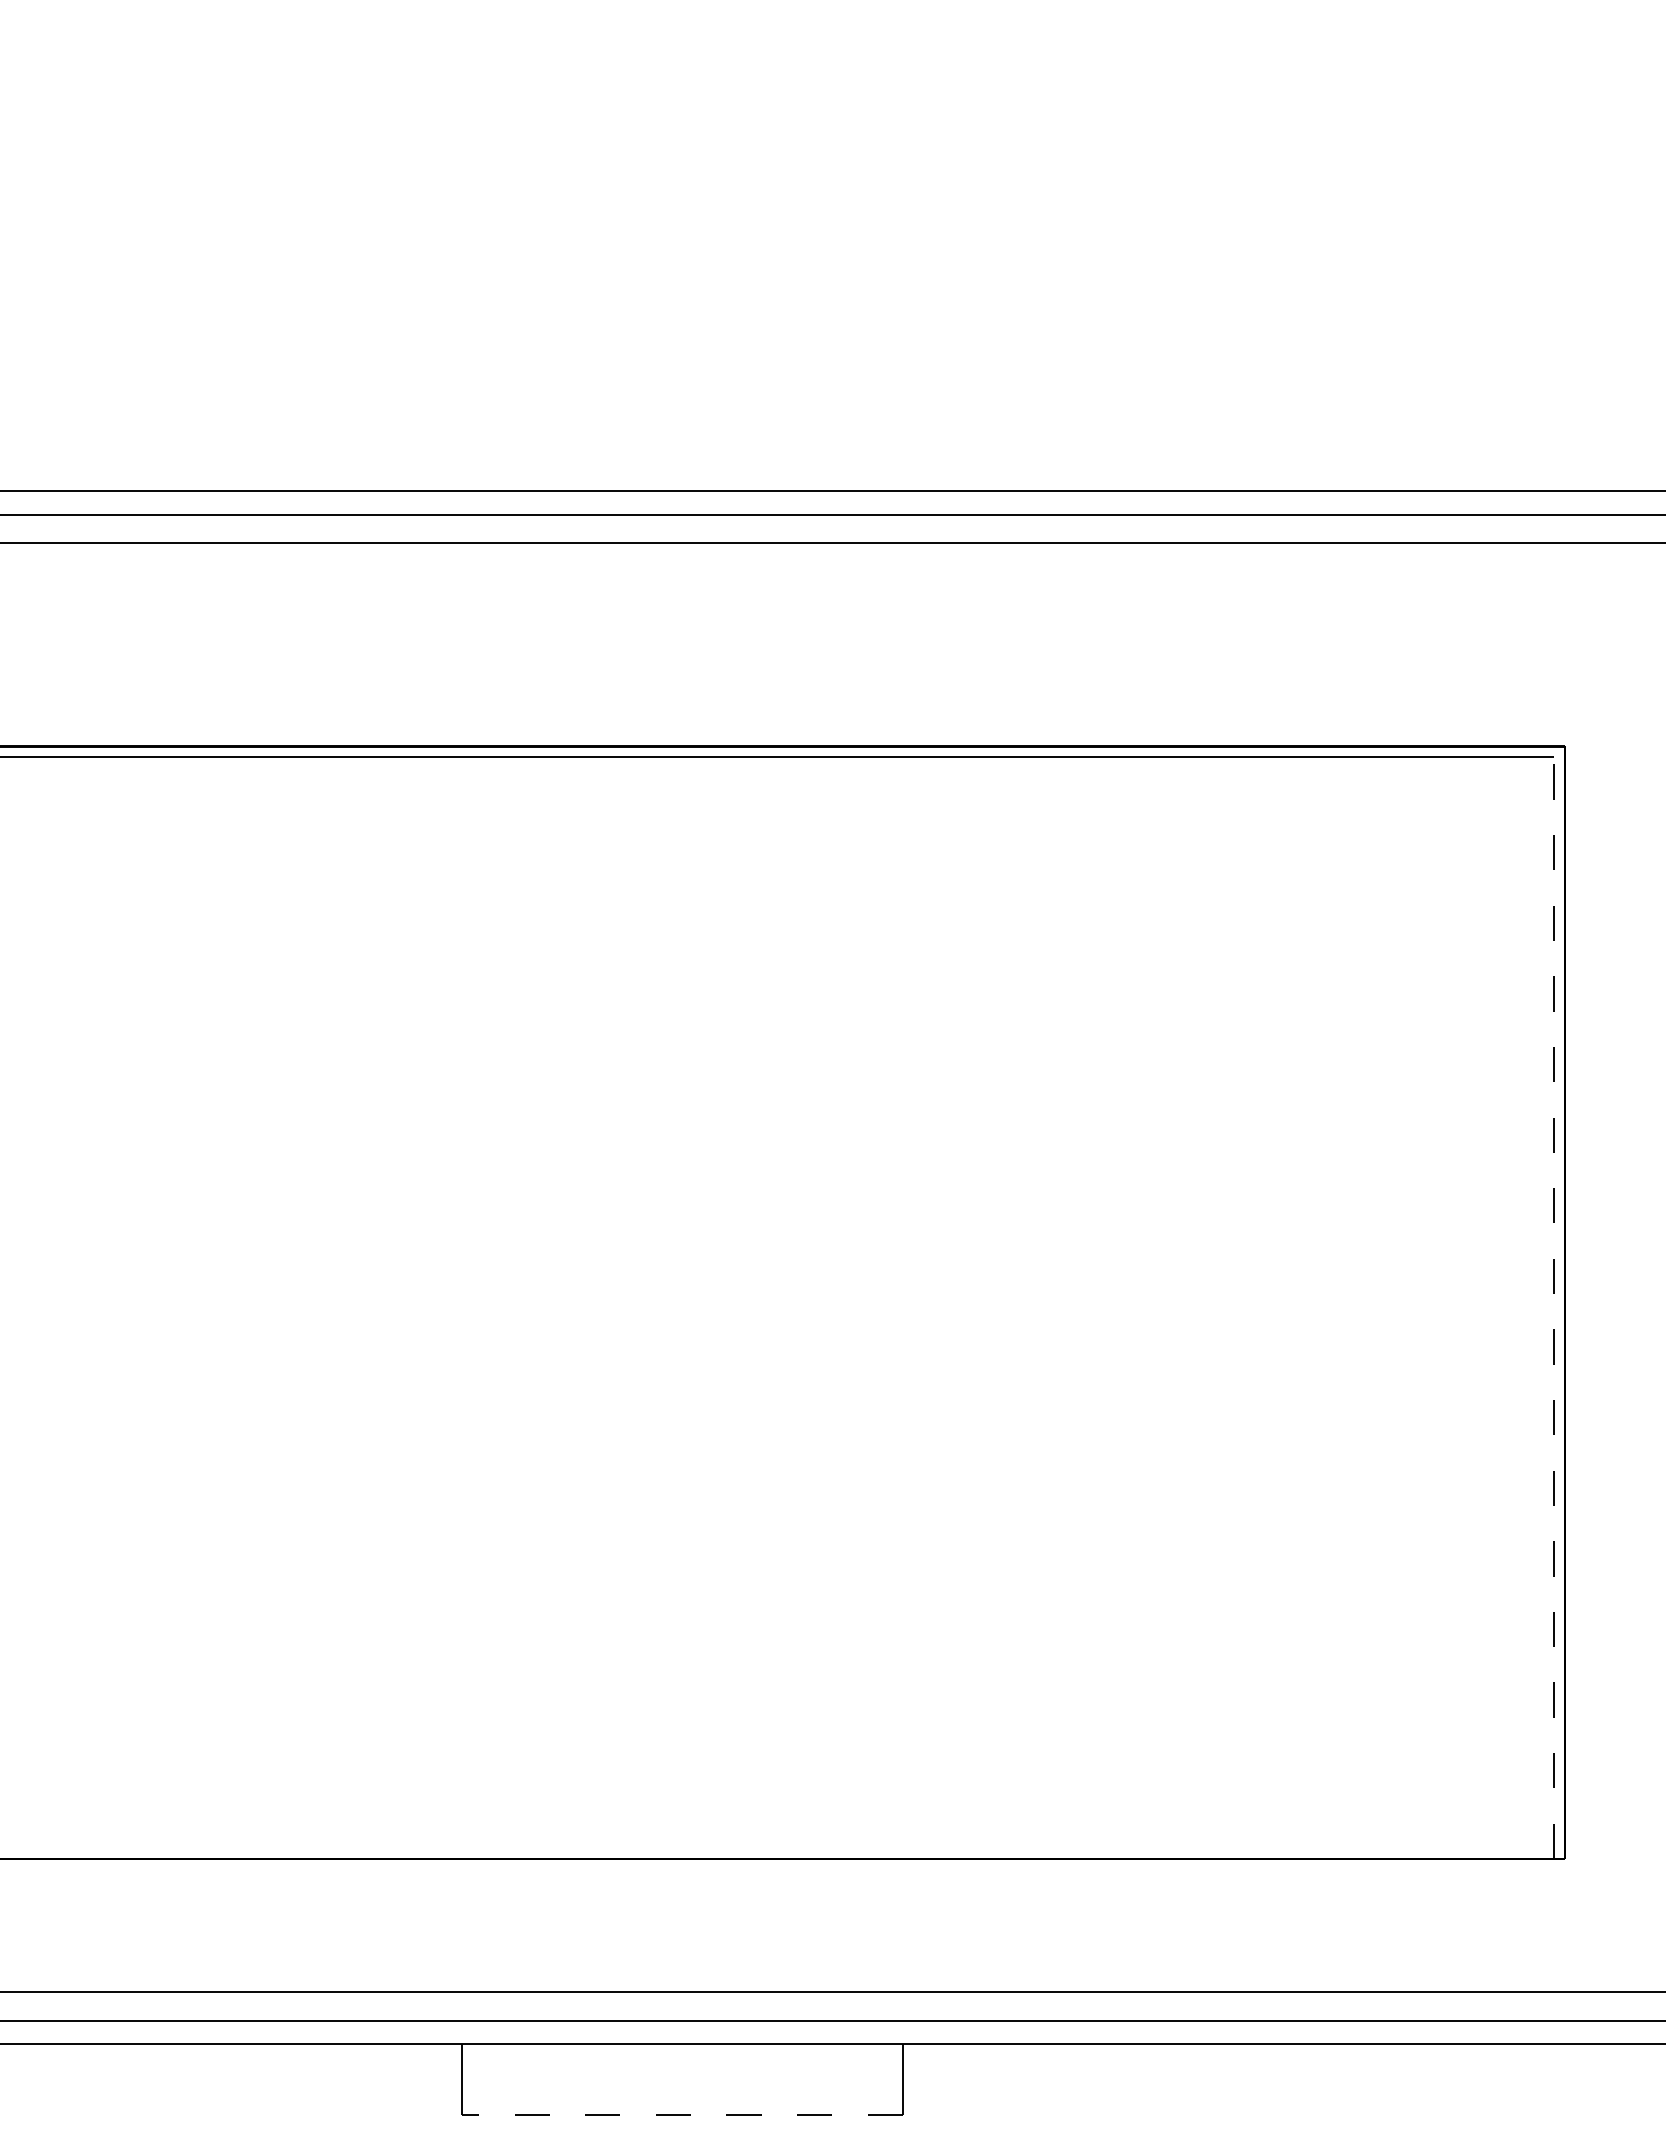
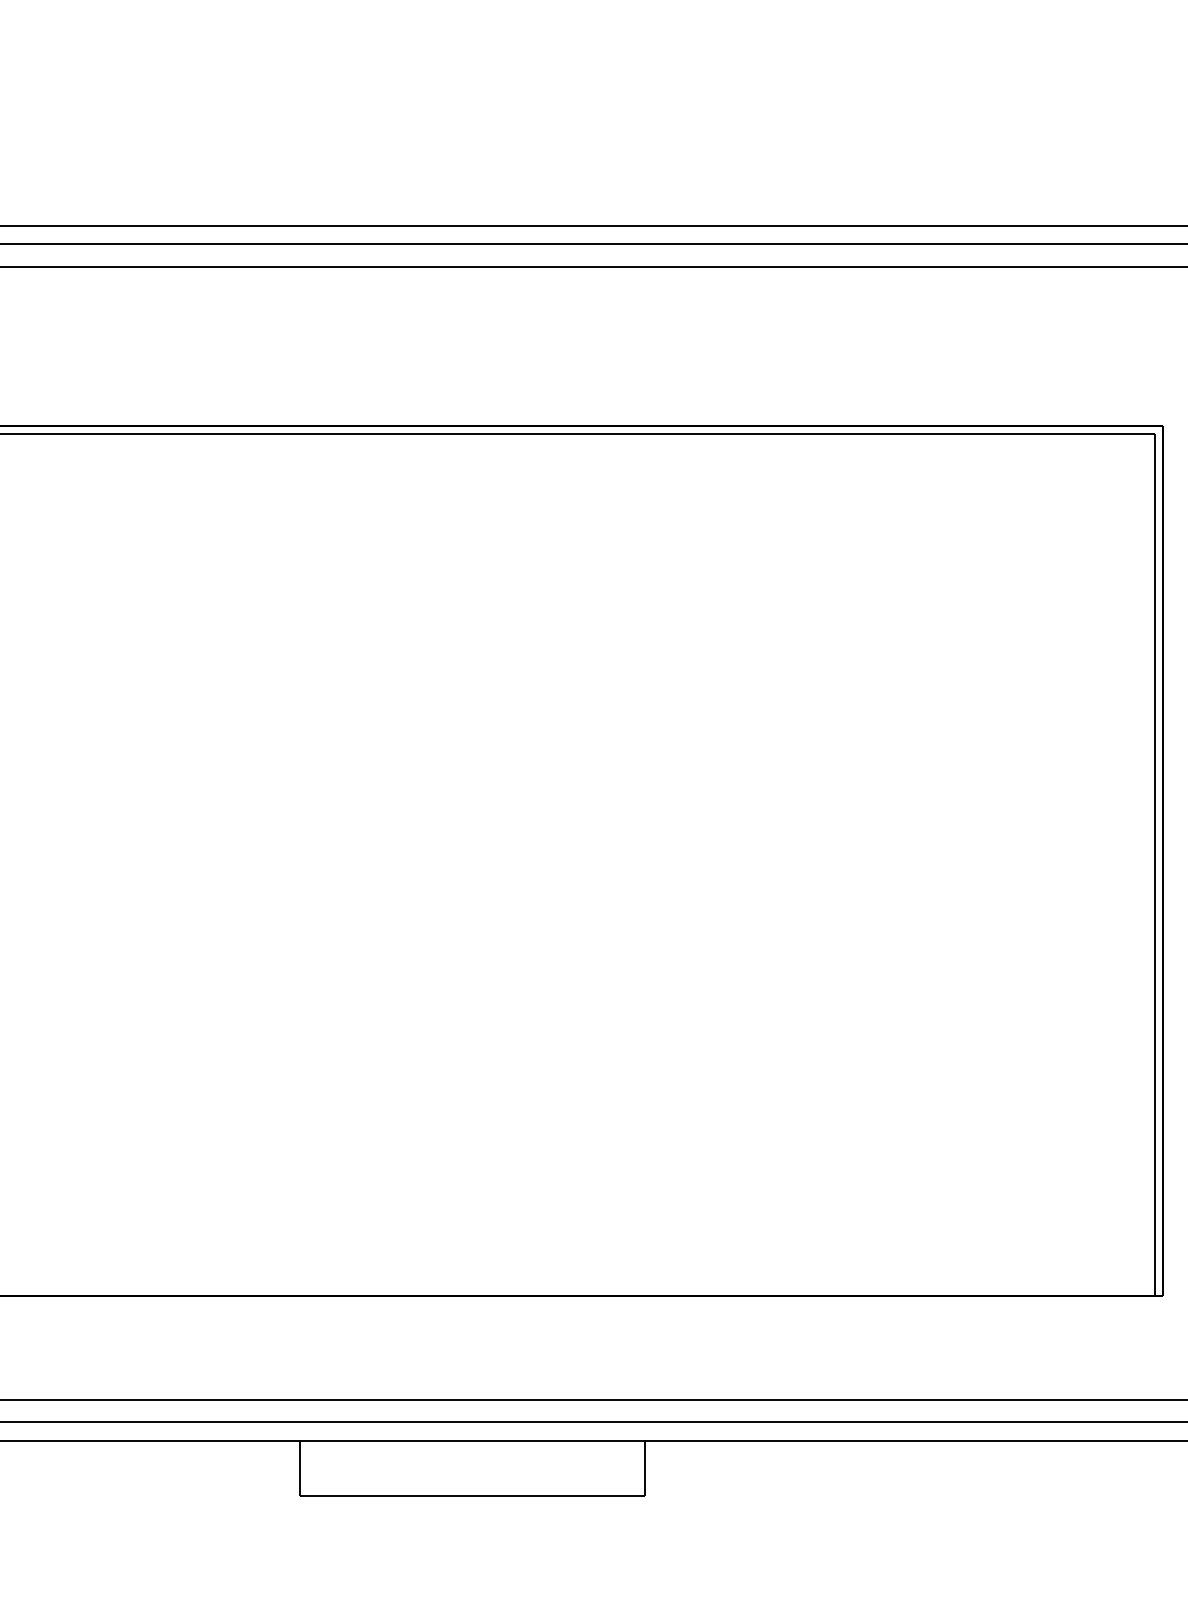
line: (1554, 1308) -> (1154, 865), dashed -> solid
line: (682, 2114) -> (472, 1495), dashed -> solid

